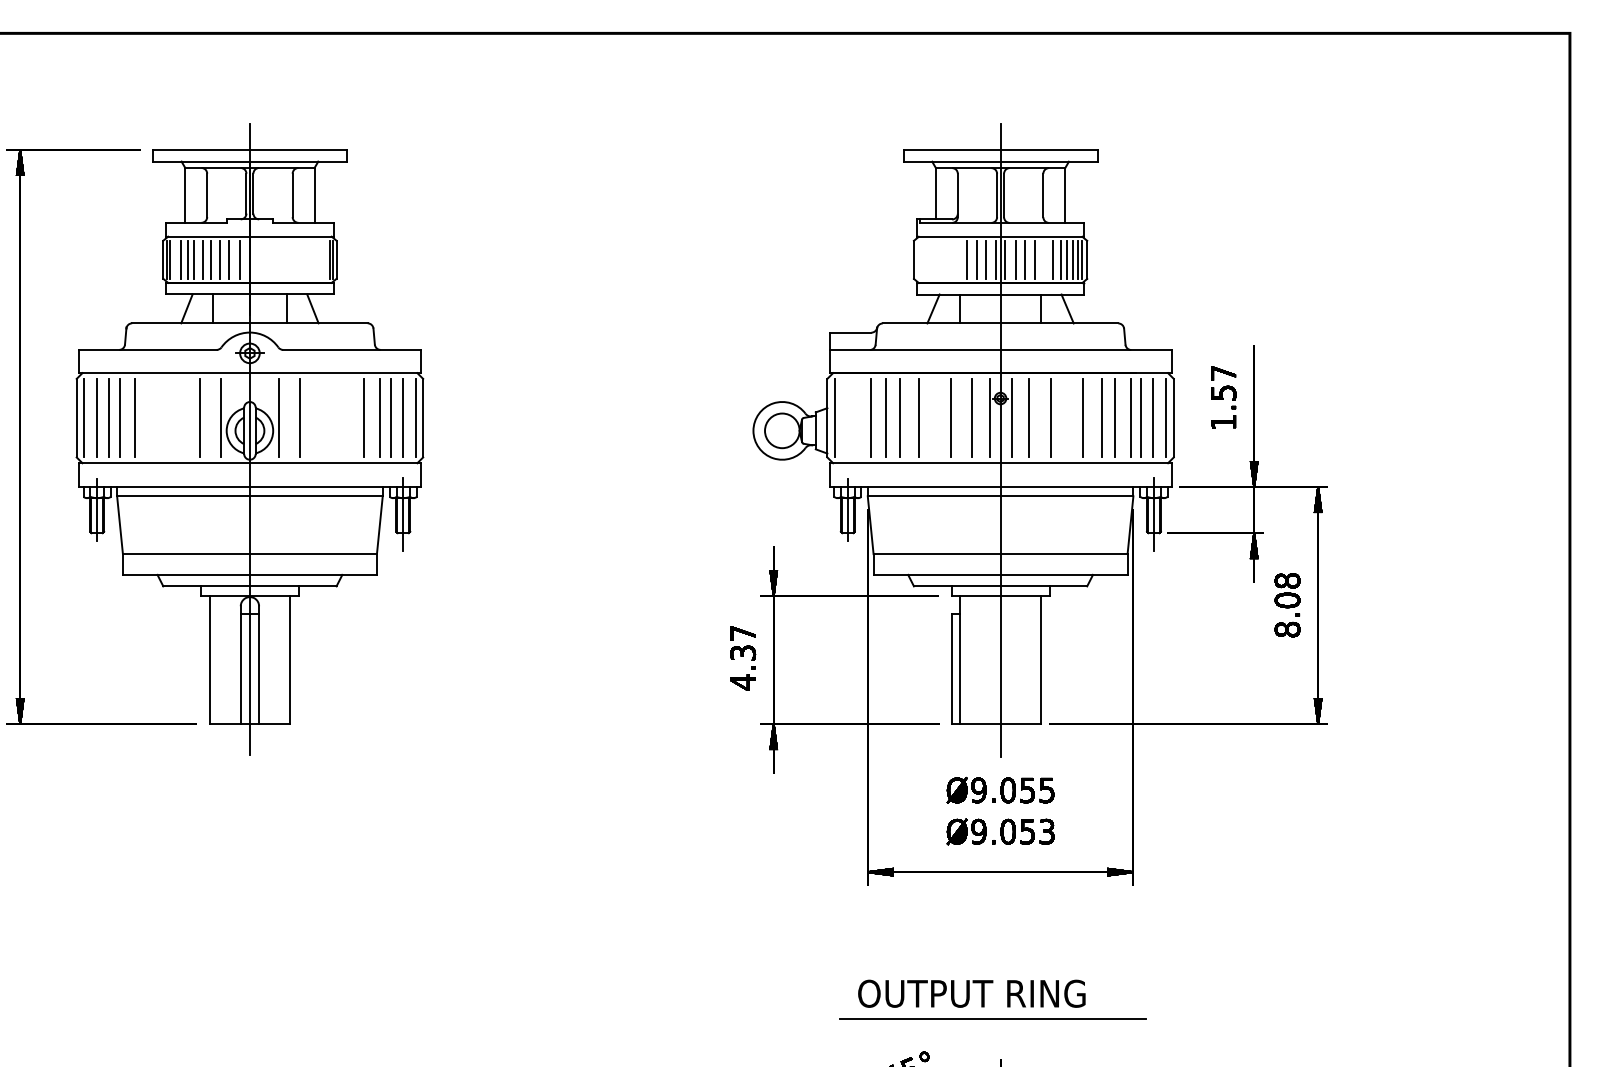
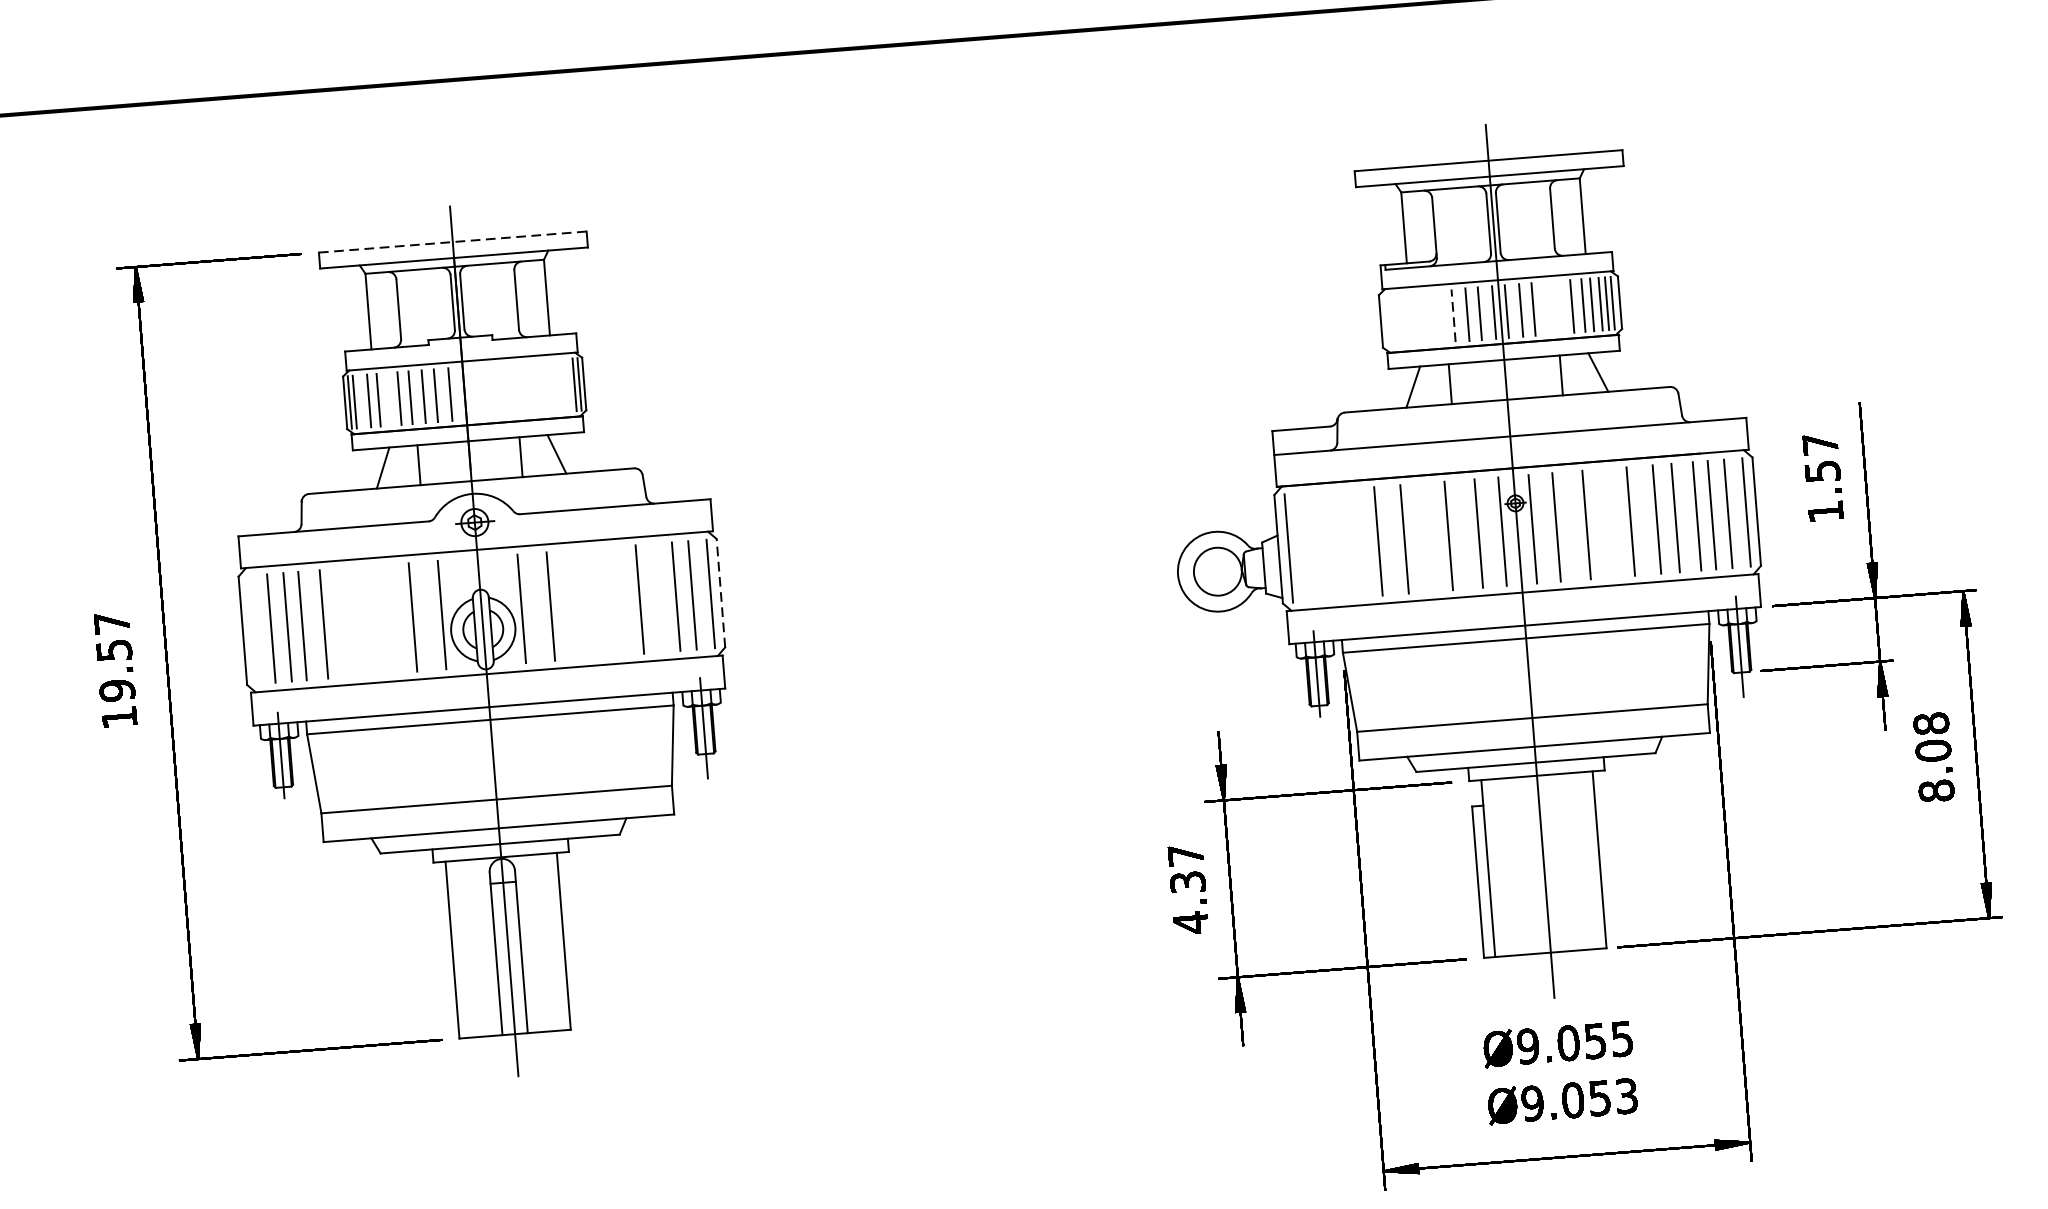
line: (250, 150) -> (453, 242), solid -> dashed
line: (194, 259) -> (388, 399), removed
line: (966, 259) -> (1453, 315), solid -> dashed
line: (1034, 259) -> (1547, 307), removed
line: (84, 417) -> (253, 629), removed
line: (379, 417) -> (660, 597), removed
line: (423, 417) -> (721, 592), solid -> dashed
line: (870, 417) -> (1338, 543), removed
line: (886, 417) -> (1360, 541), removed

